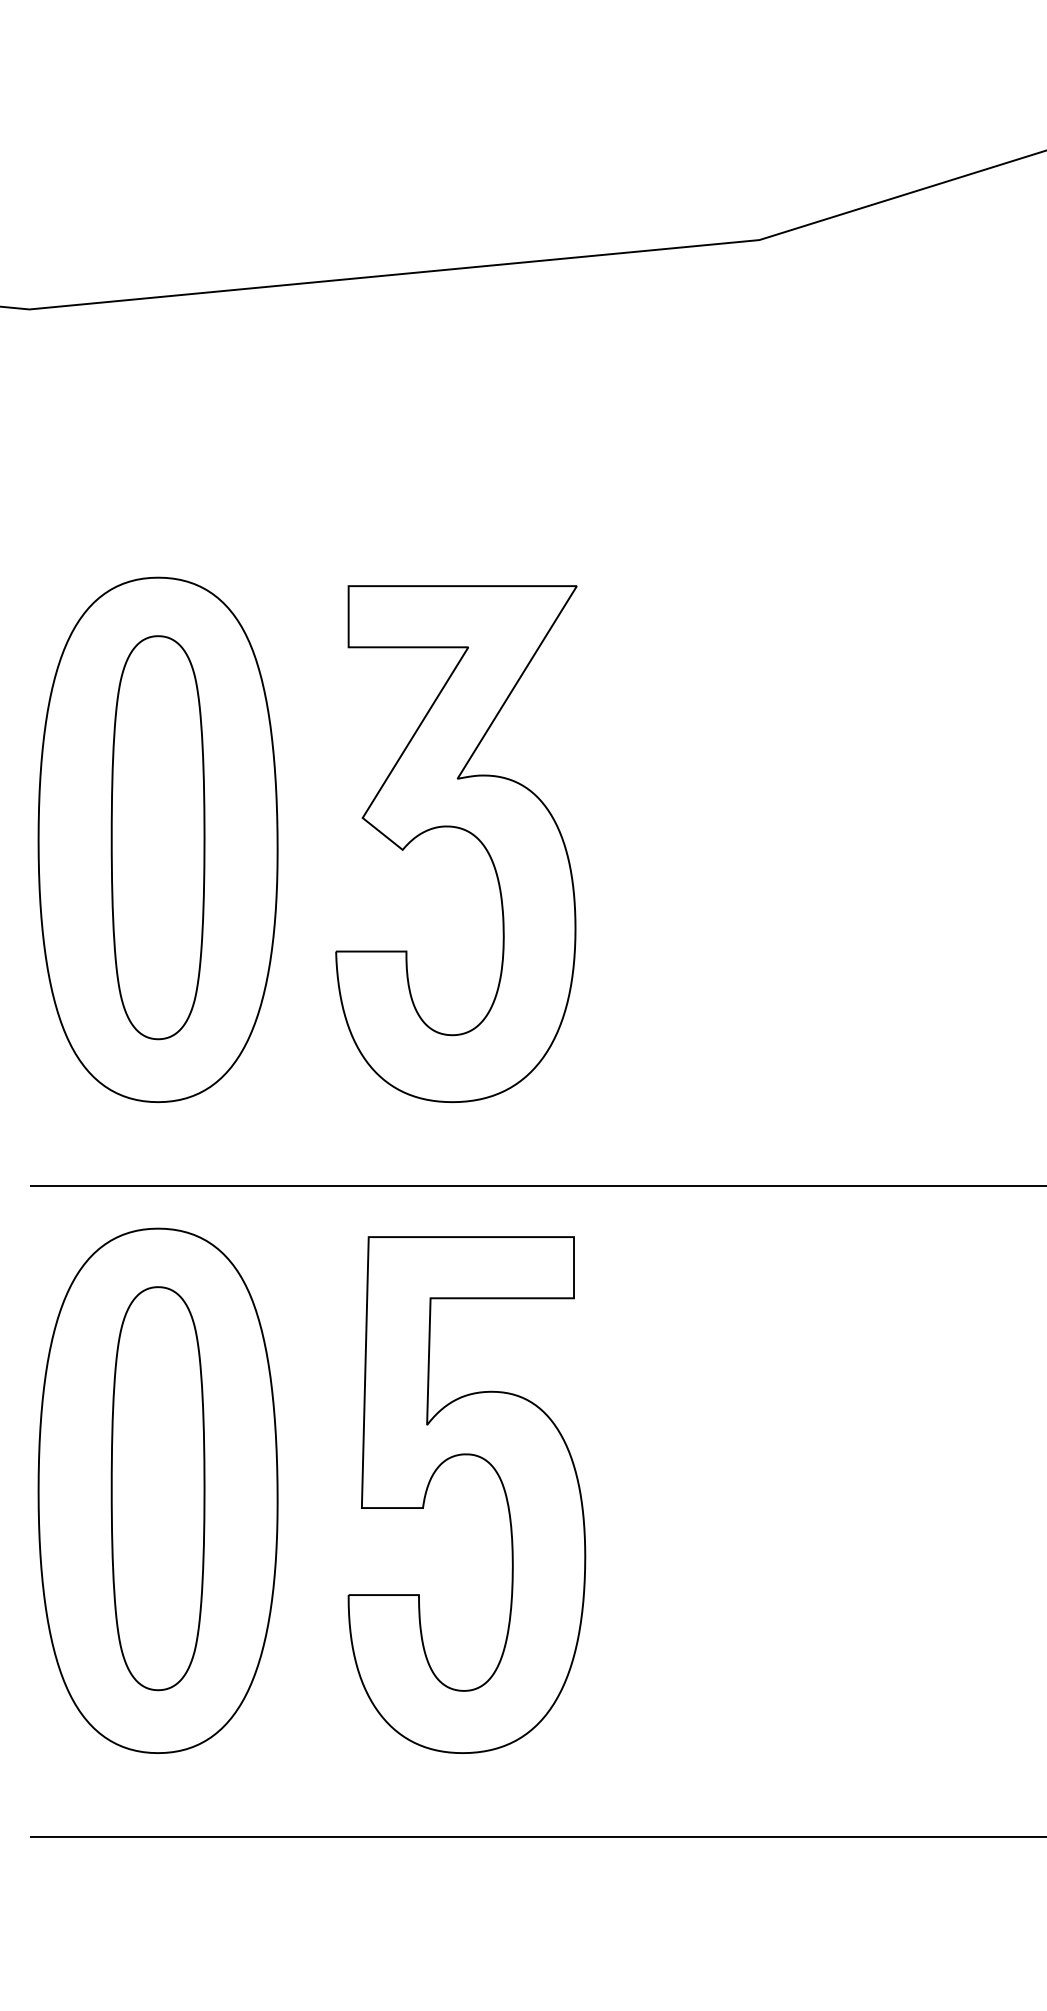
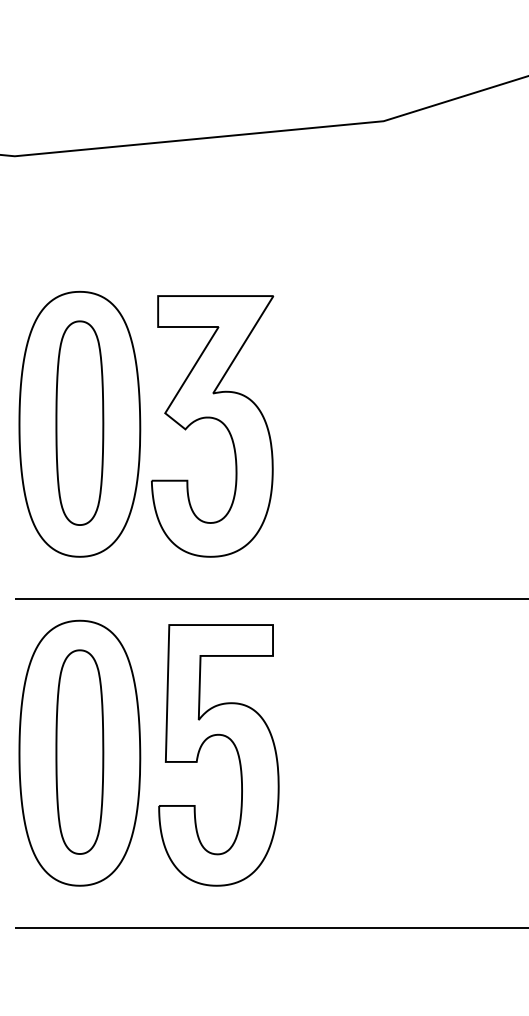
part: (458, 830) -> (213, 419), moved
part: (497, 1479) -> (234, 747), moved

